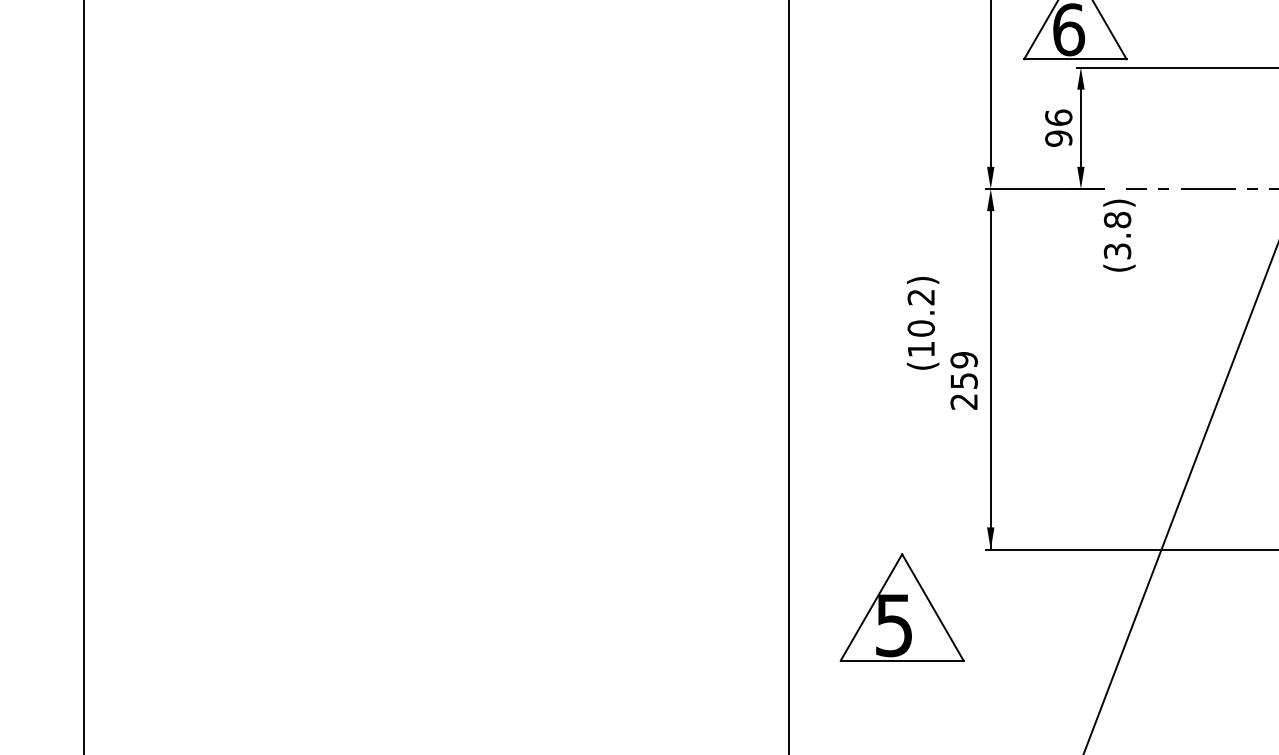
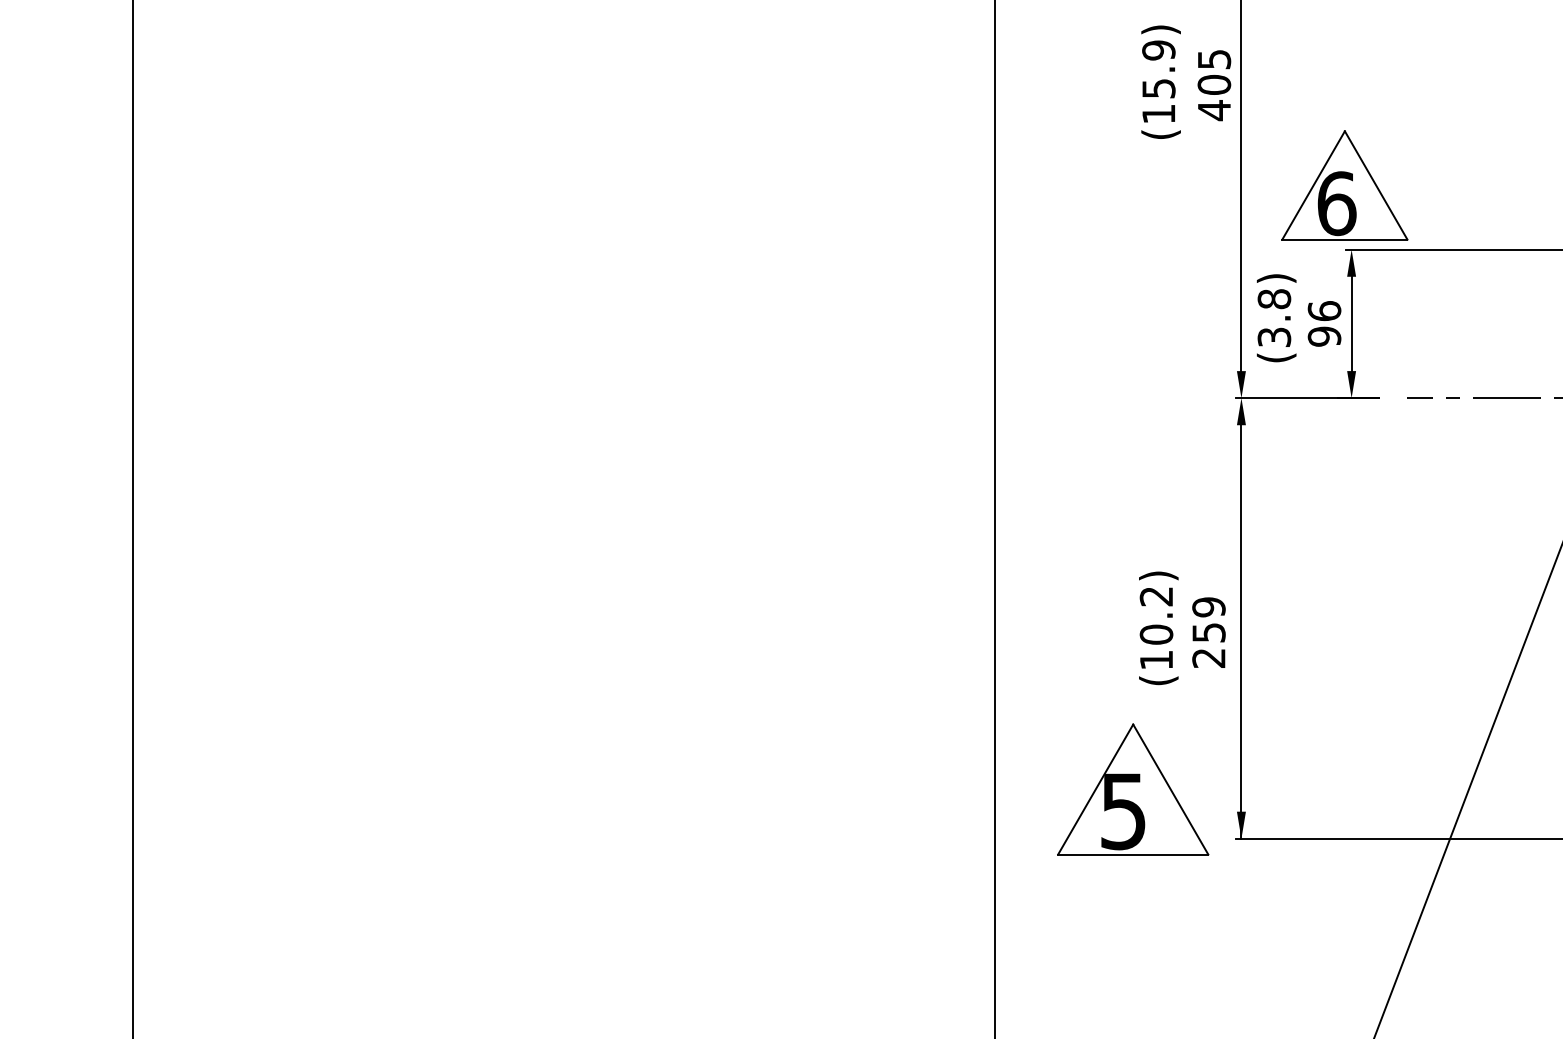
text: (1119, 235) -> (1276, 318), moved
text: (922, 323) -> (1158, 628), moved
part: (902, 607) -> (1133, 789), moved

